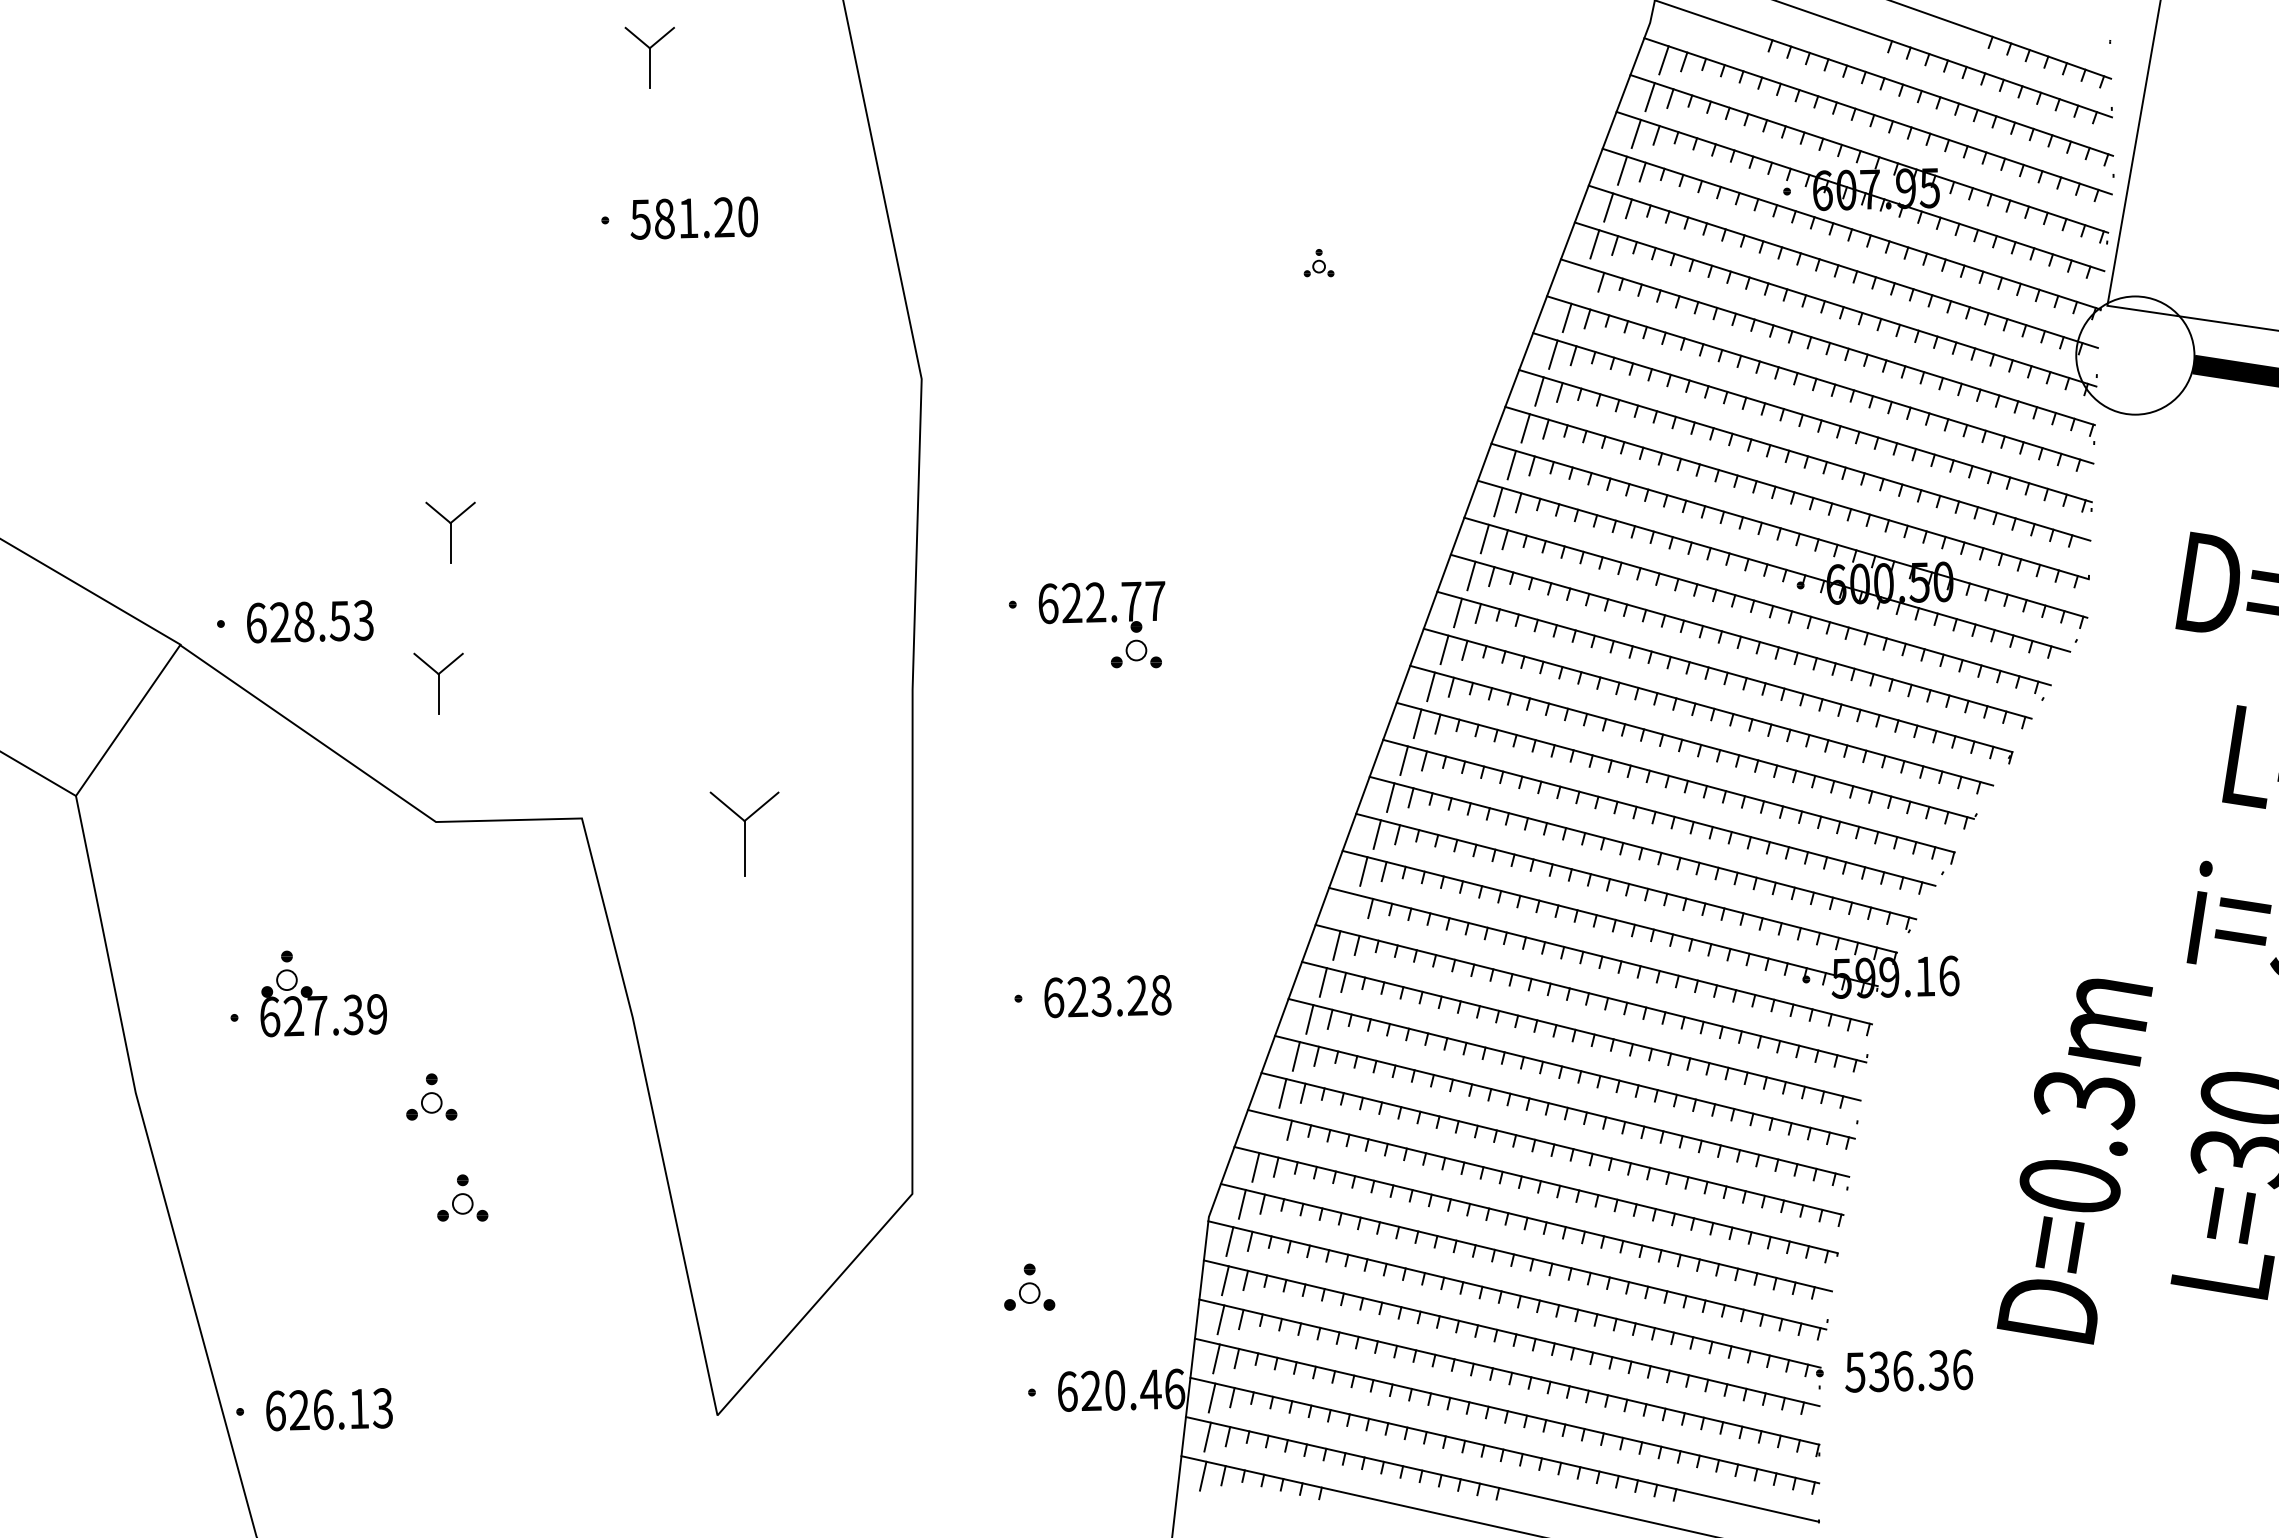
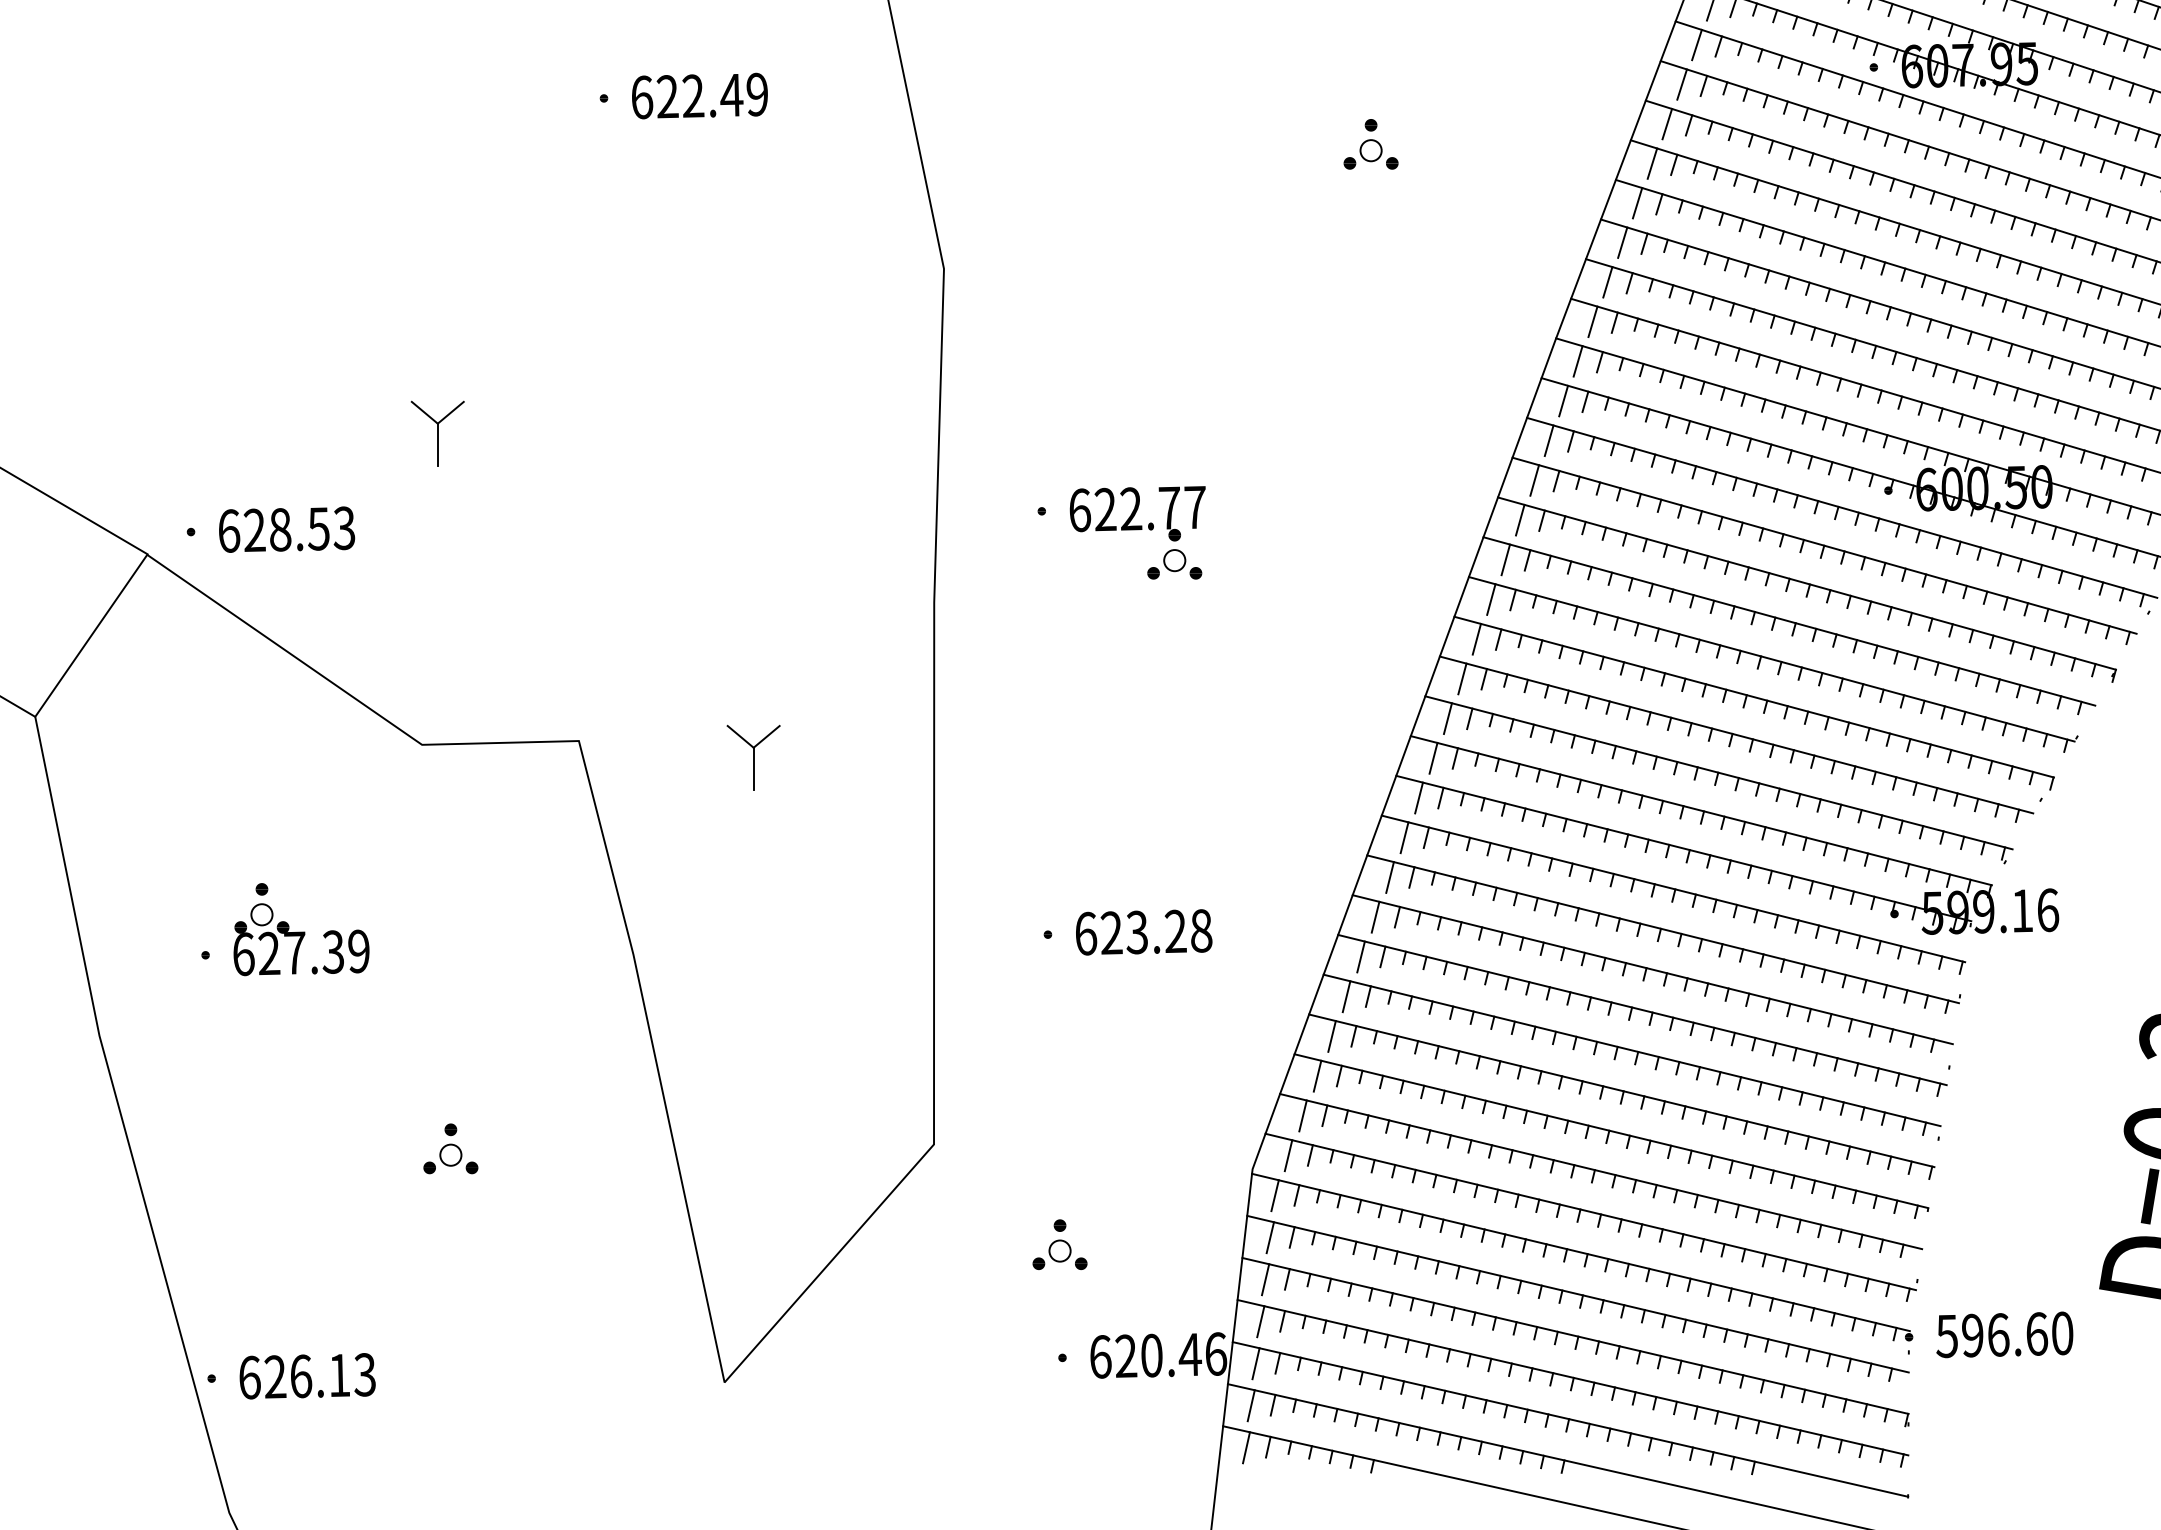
text: (694, 217) -> (699, 95), 581.20 -> 622.49
part: (1318, 262) -> (1370, 143), size x1.67
line: (1580, 280) -> (1651, 162), added
part: (438, 683) -> (424, 596), removed
part: (744, 833) -> (753, 757), size x0.71
line: (1349, 908) -> (1403, 837), added
part: (431, 1096) -> (417, 1039), removed
line: (1268, 1130) -> (1316, 1076), added
text: (1921, 1370) -> (2018, 1334), 536.36 -> 596.60

